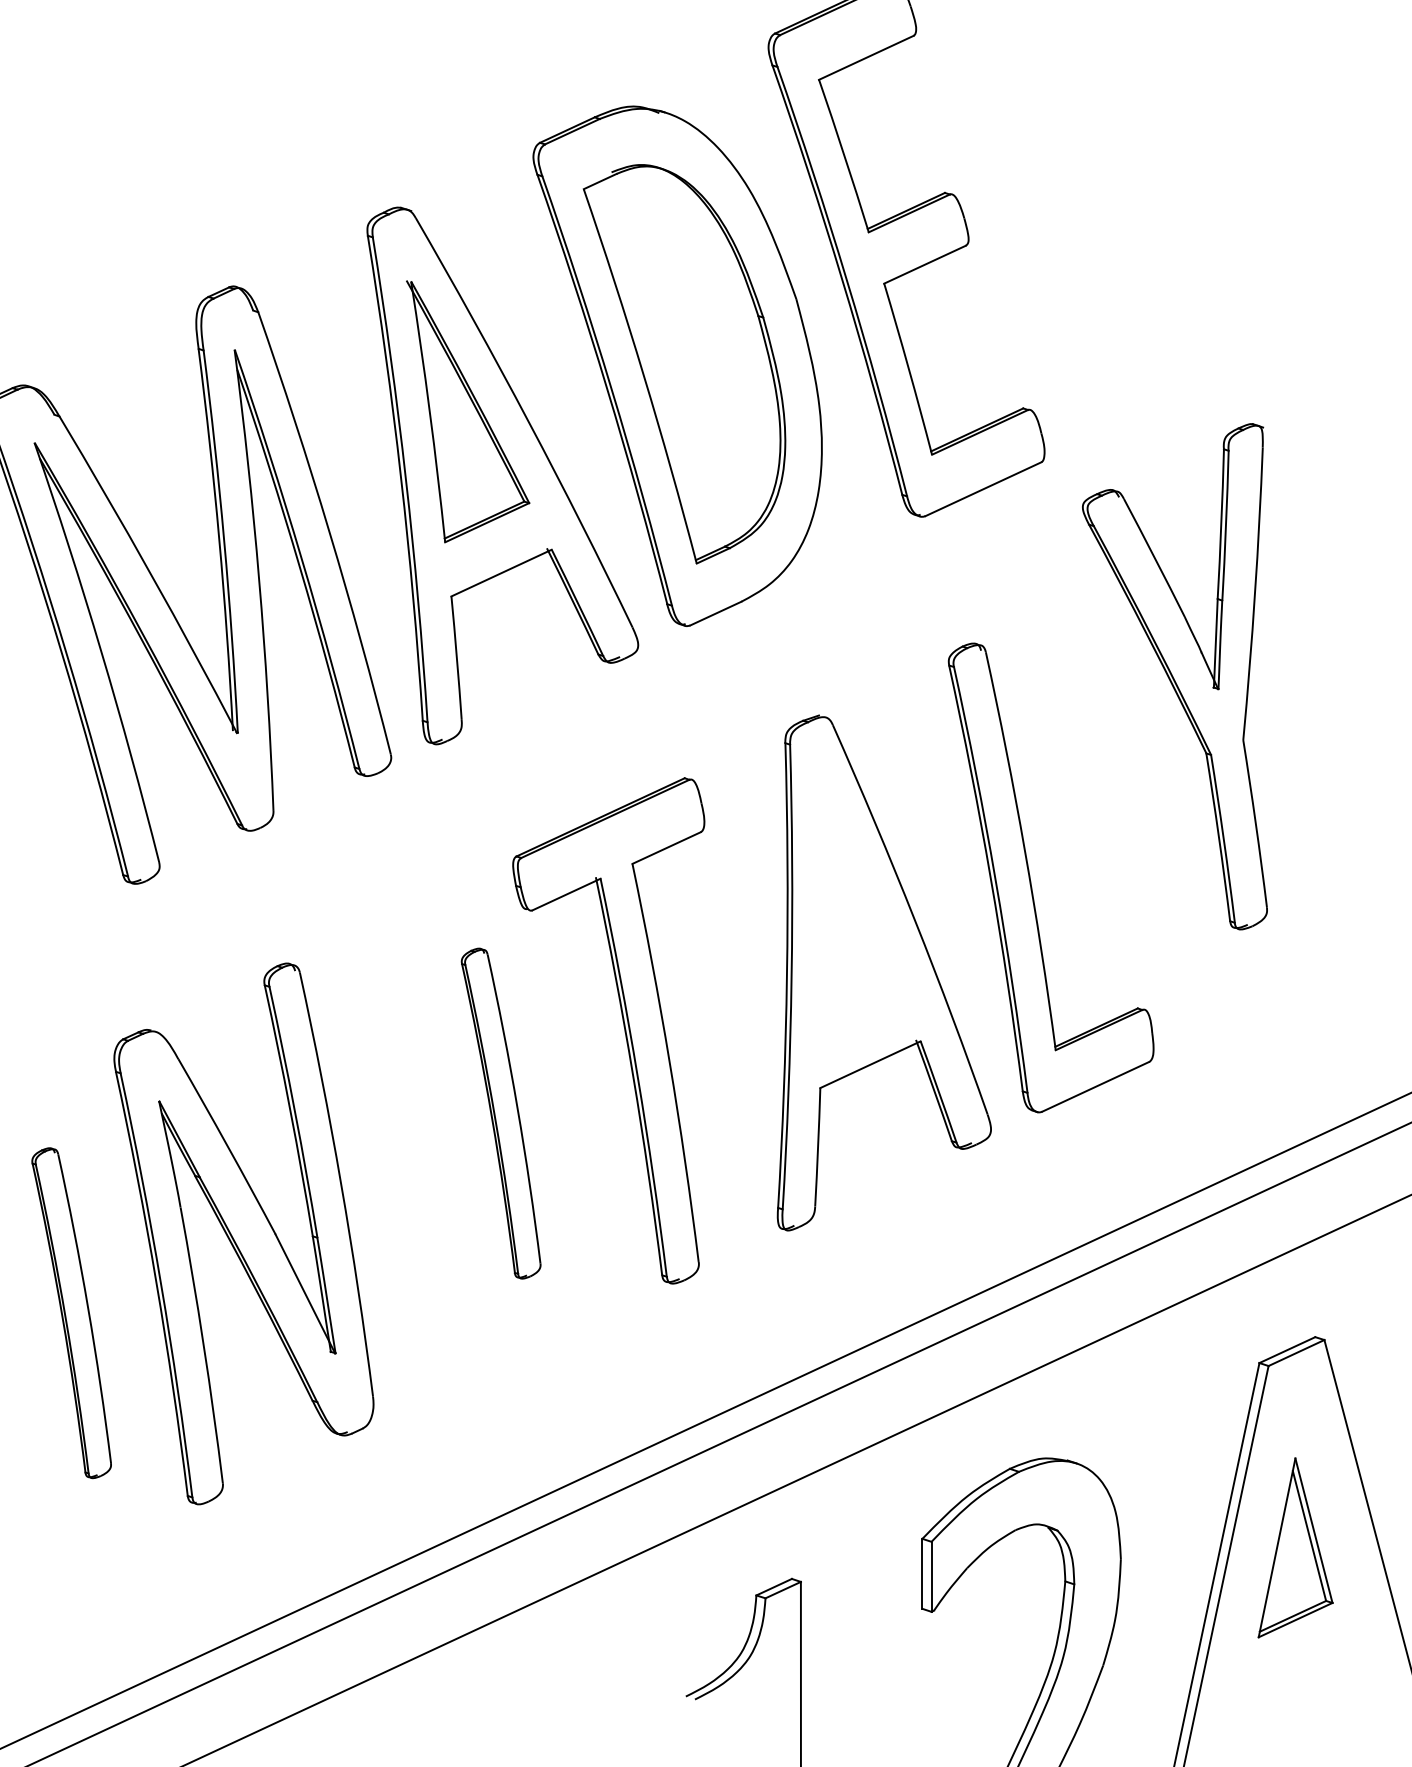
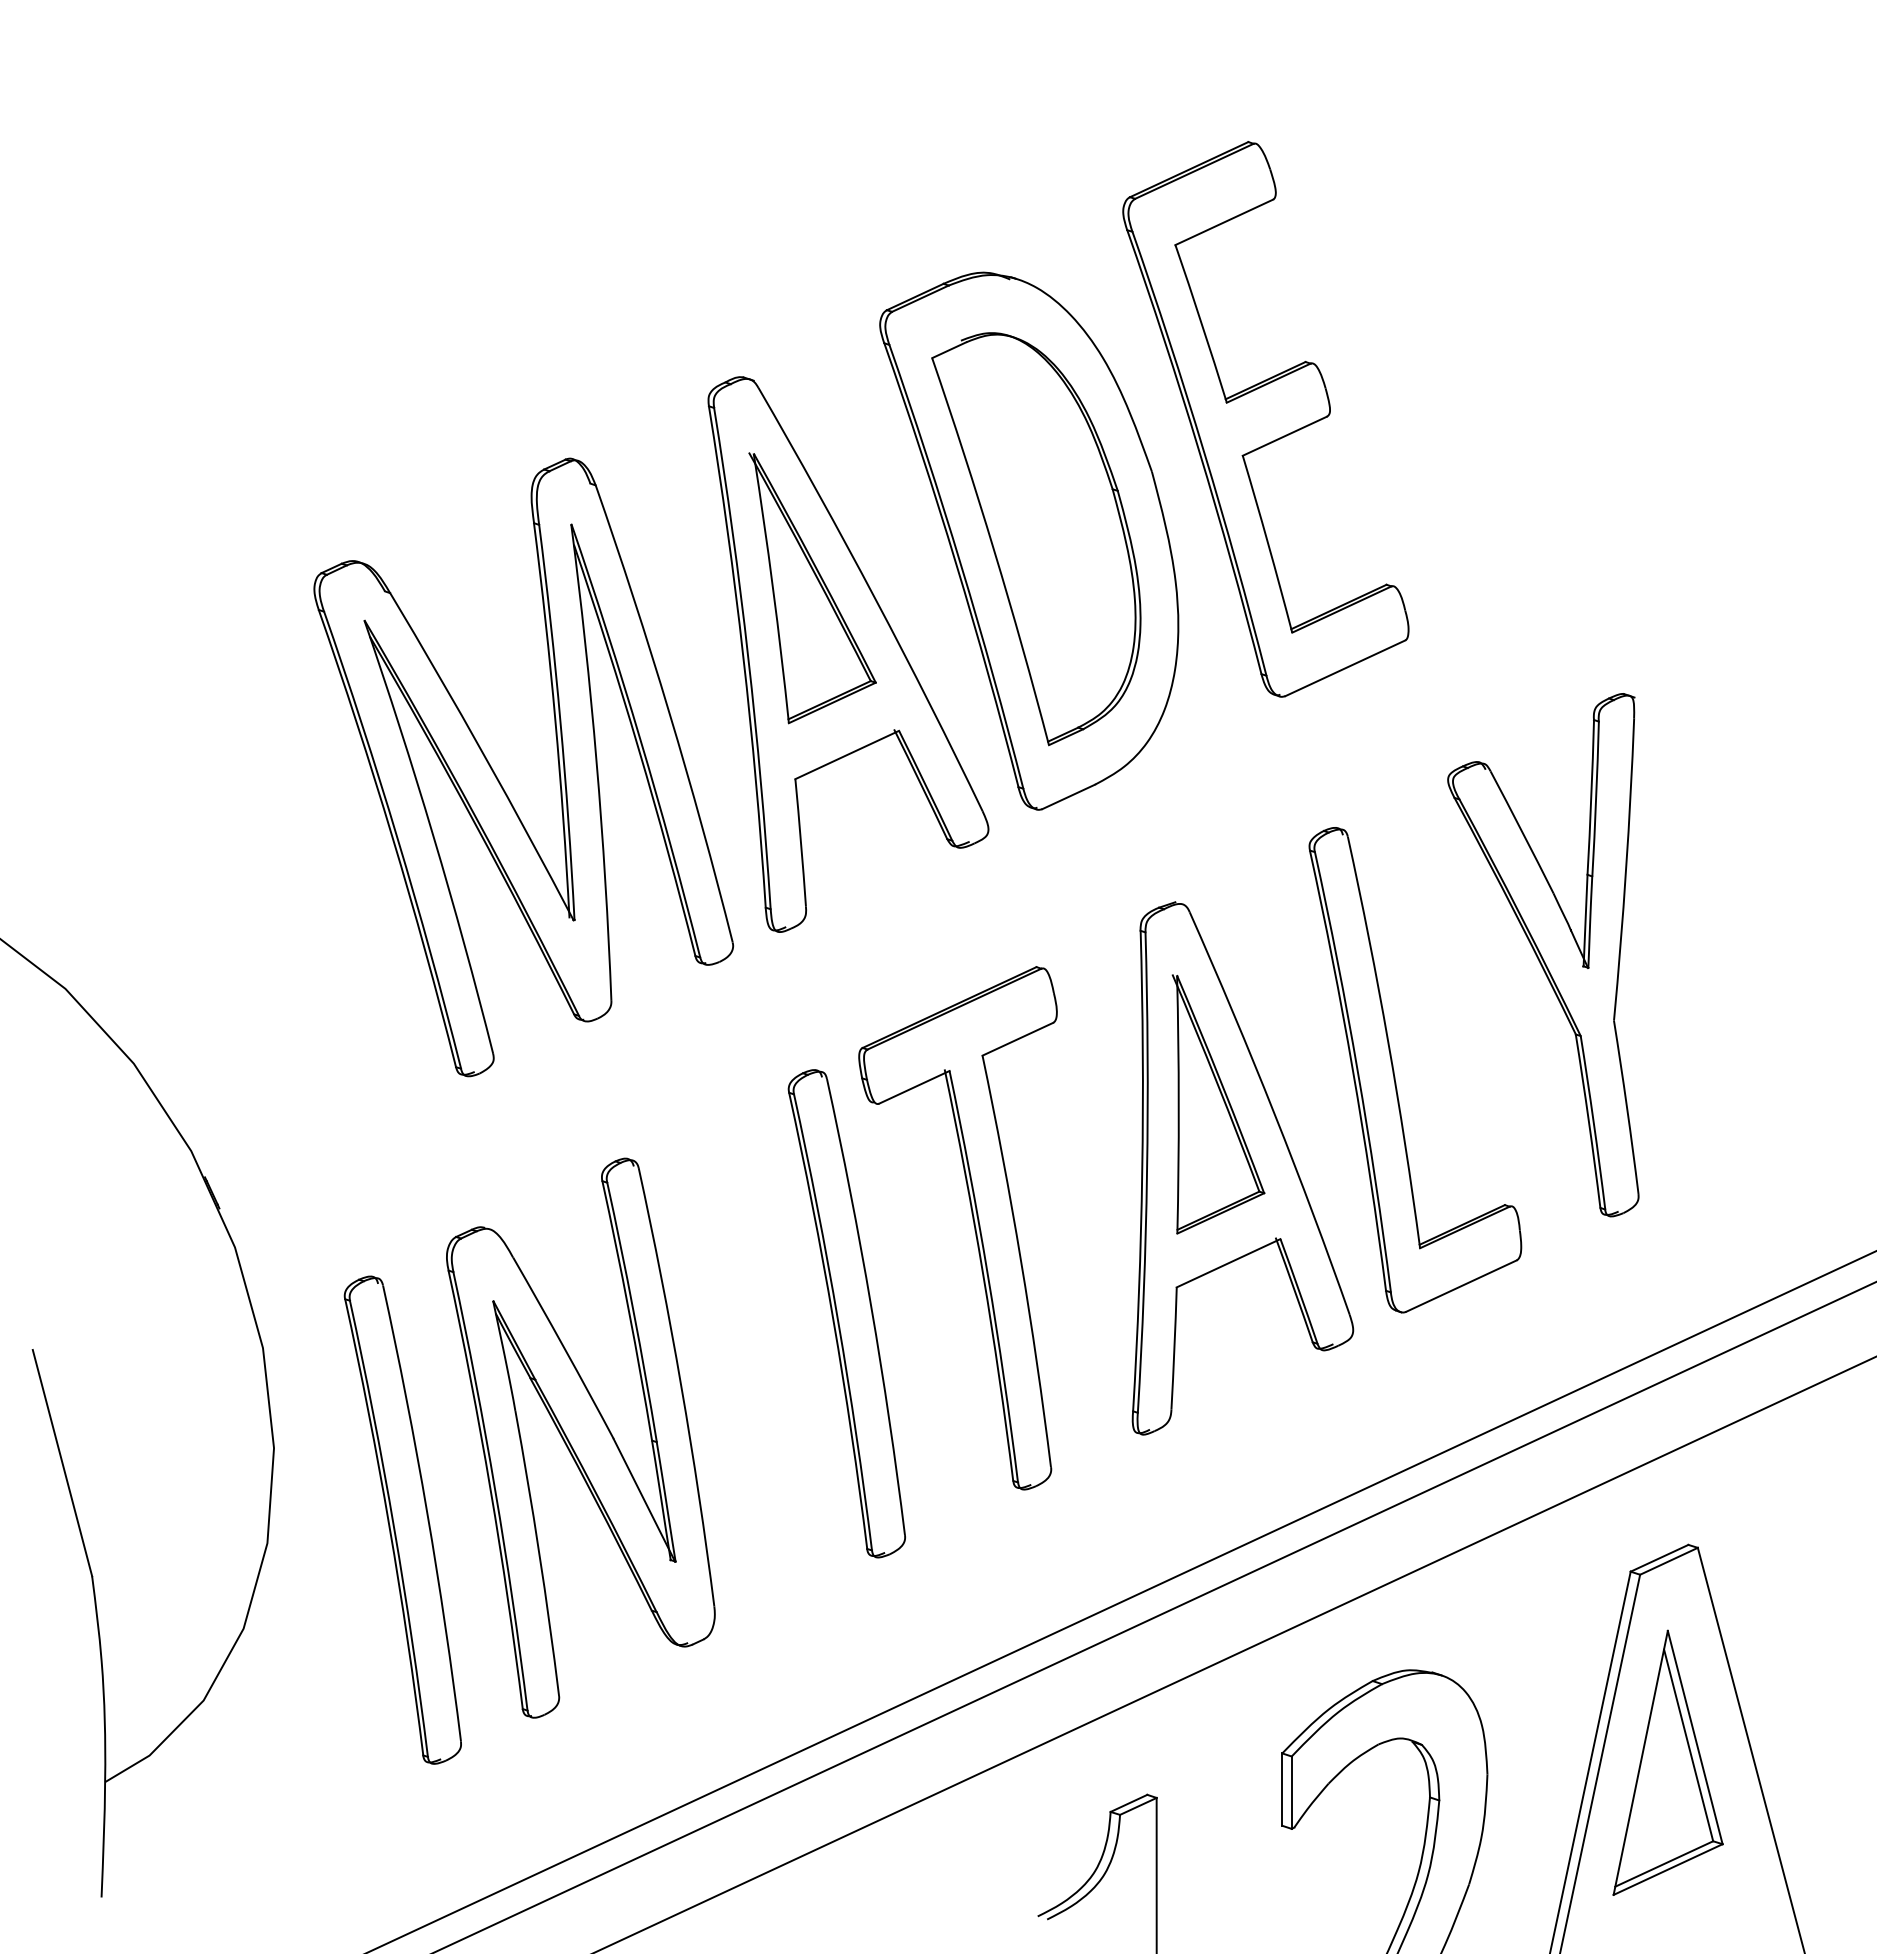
part: (1175, 677) -> (1543, 955), moved
part: (860, 911) -> (1218, 1104), added
part: (500, 1113) -> (846, 1313), size x1.43
part: (71, 1312) -> (402, 1519), size x1.43
part: (1295, 1547) -> (1667, 1762), size x1.43

